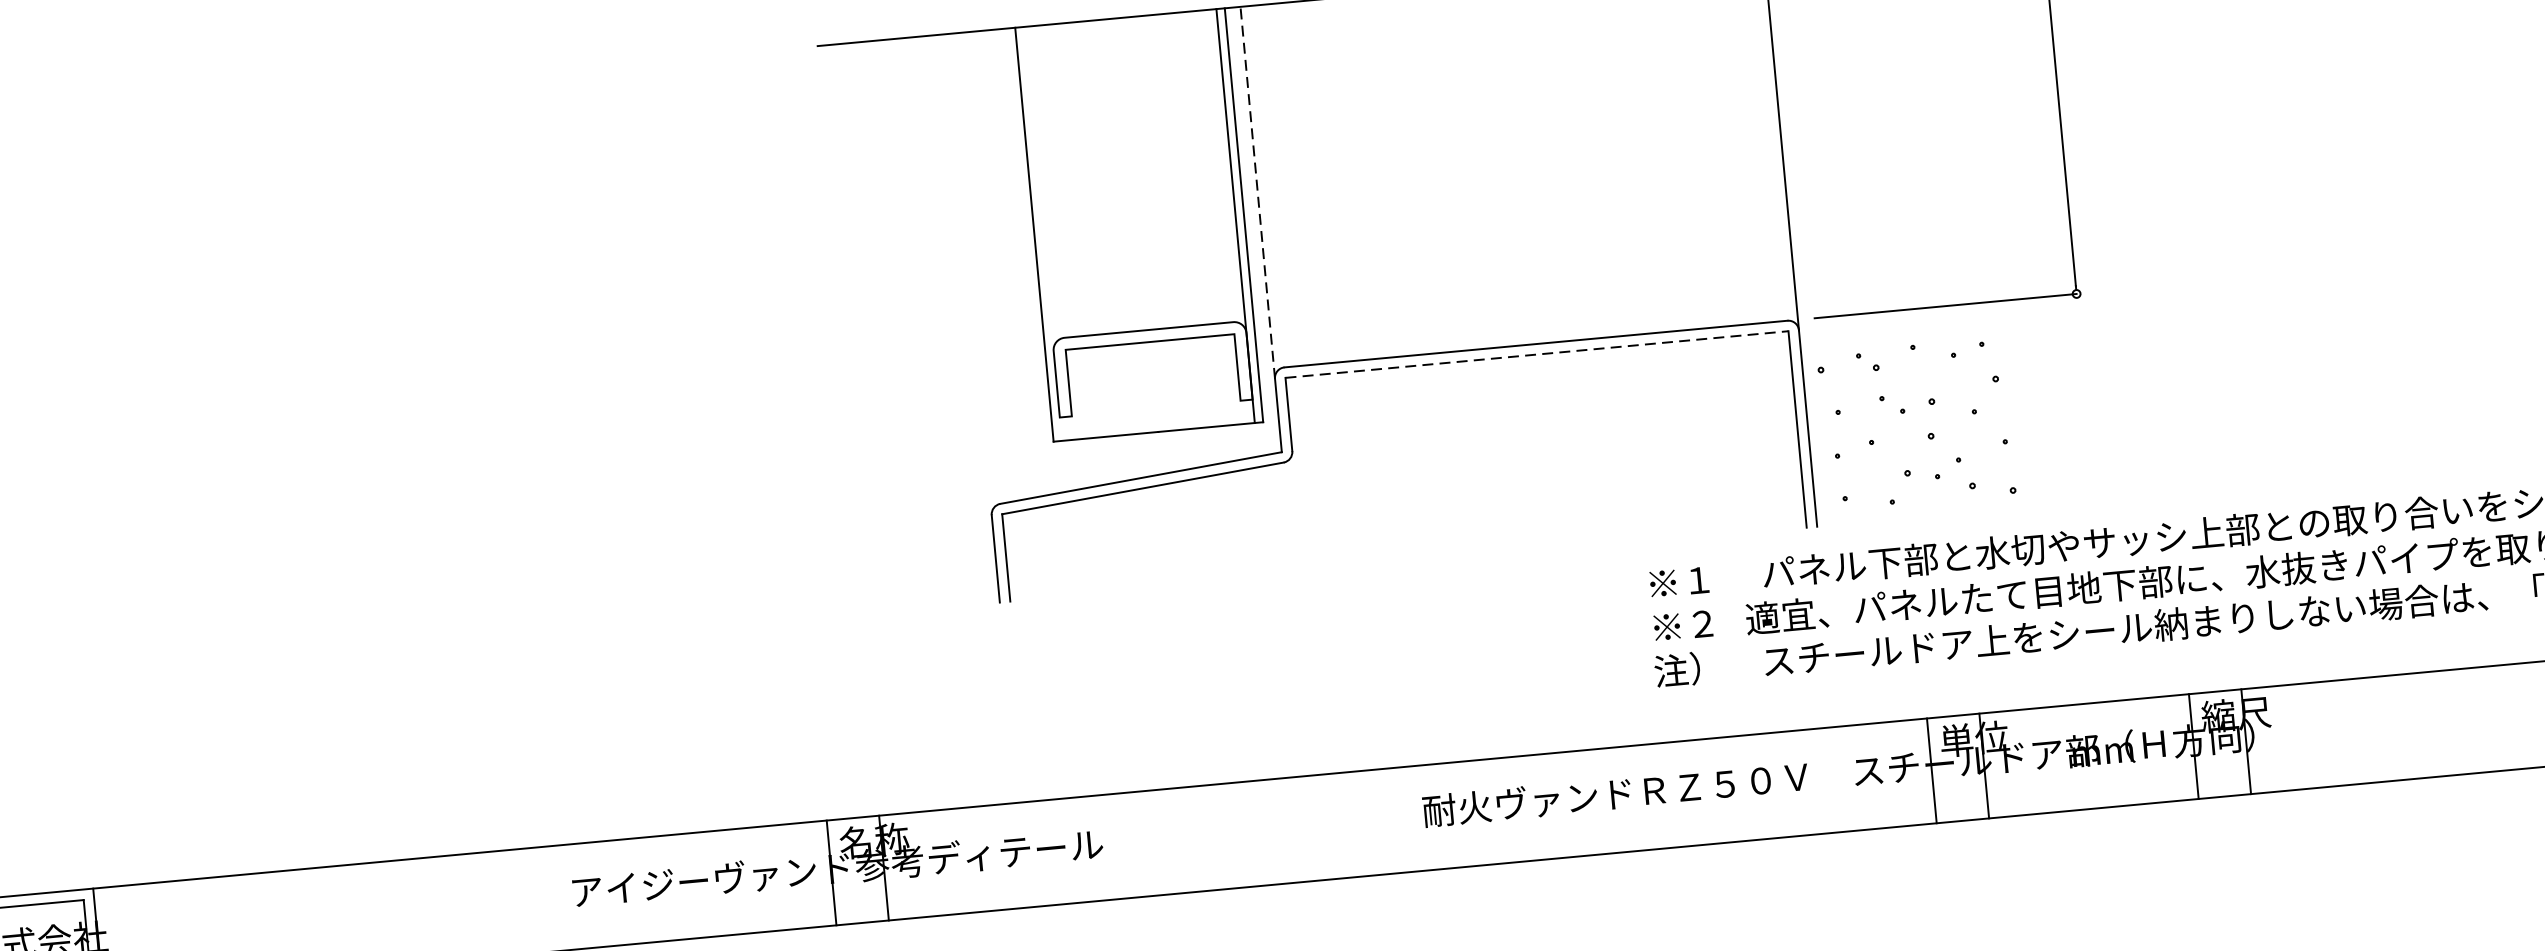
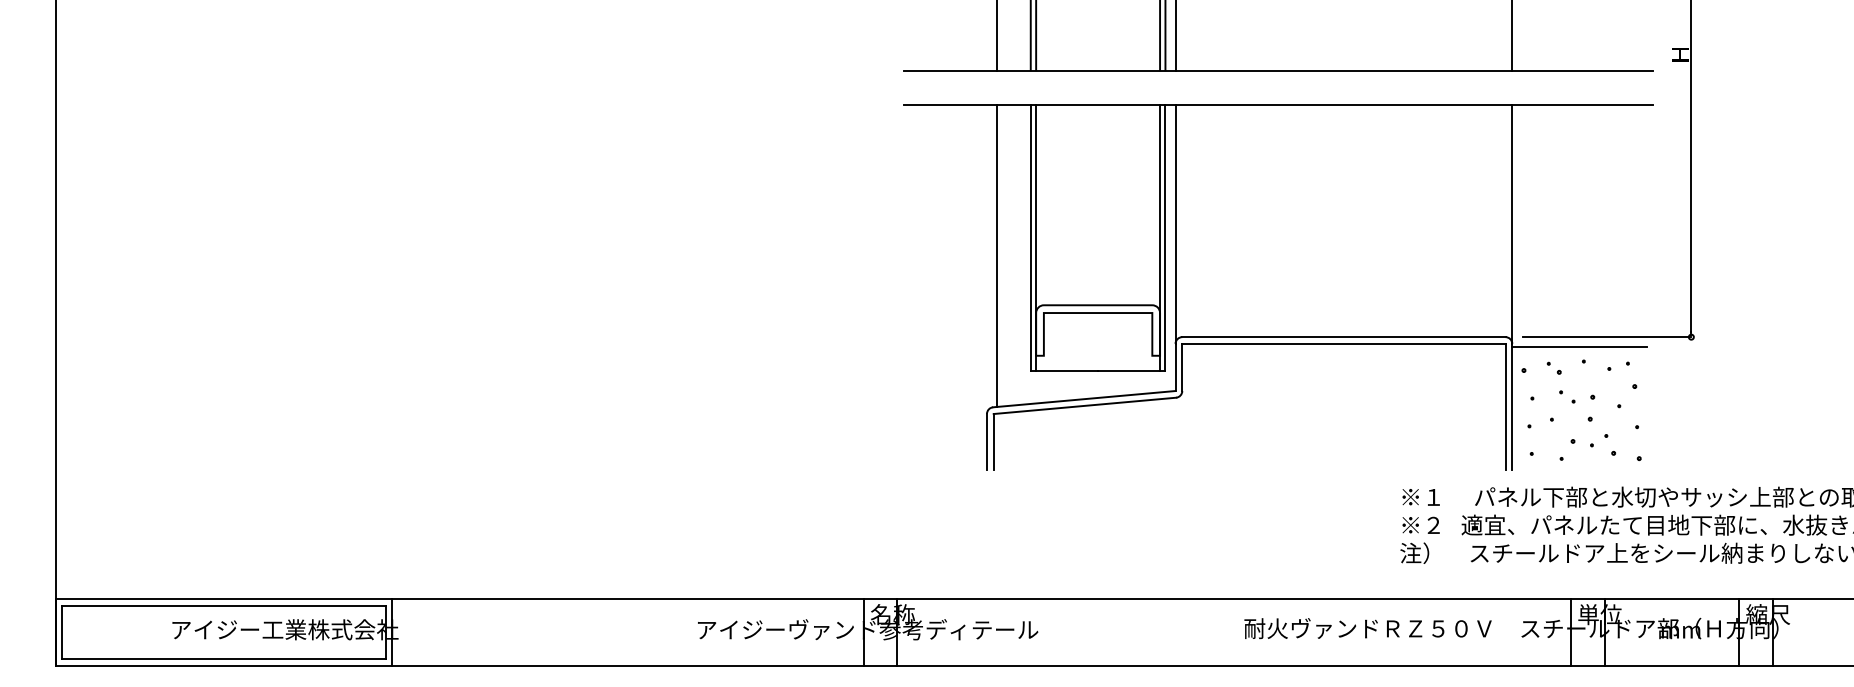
line: (1257, 193) -> (1175, 224), dashed -> solid
line: (1043, 233) -> (1036, 237), added
line: (985, 267) -> (997, 255), added
line: (1904, 326) -> (1579, 347), added
line: (1536, 354) -> (1343, 343), dashed -> solid

